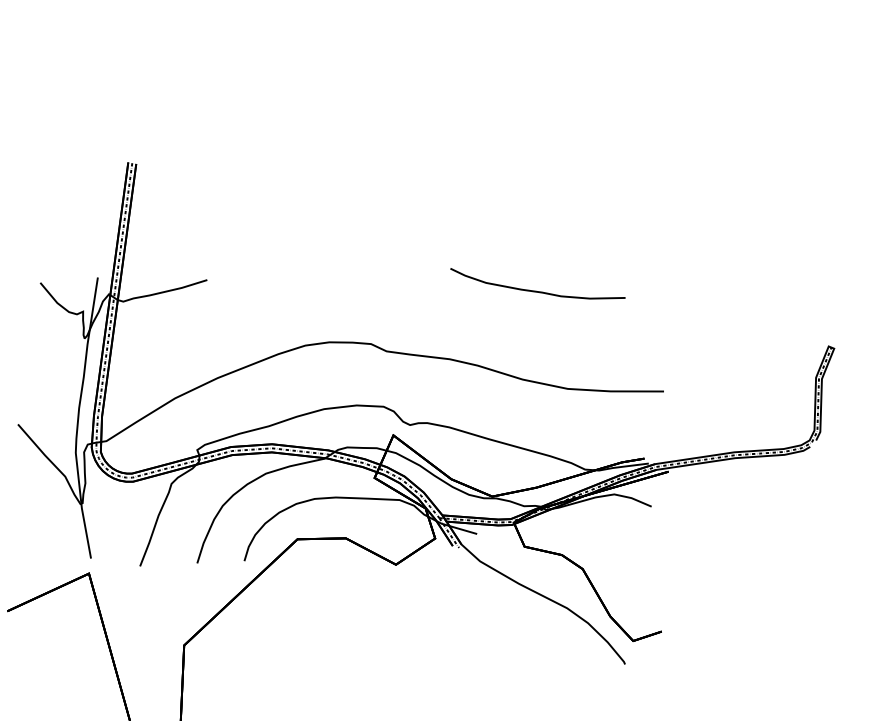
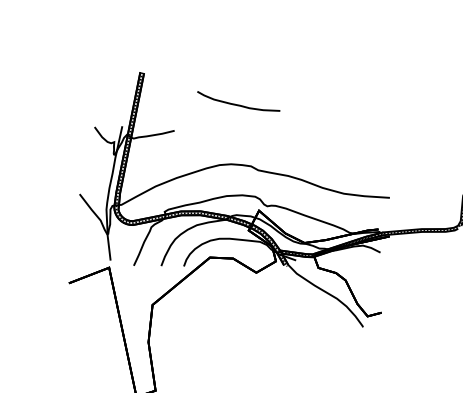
curve: (537, 290) -> (238, 104), moved

